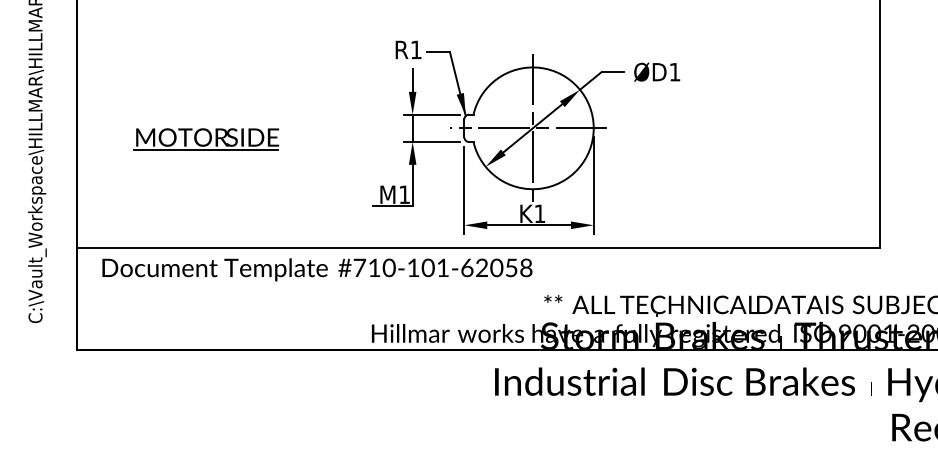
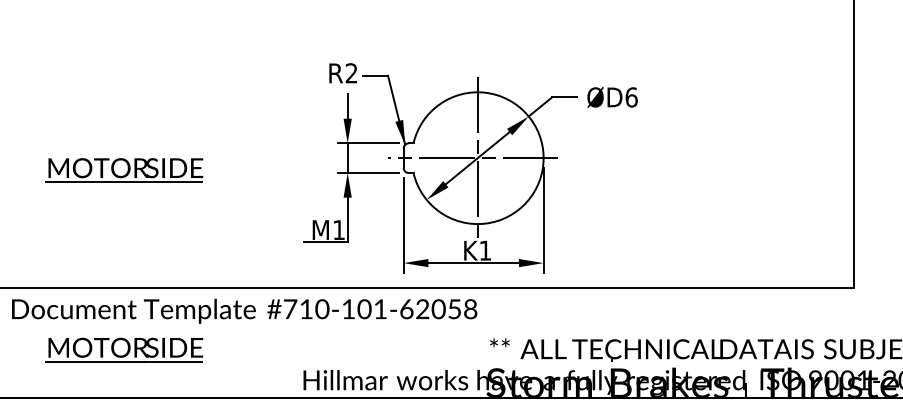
text: (415, 49) -> (350, 72), R1 -> R2
text: (674, 71) -> (631, 96), ØD1 -> ØD6
part: (206, 305) -> (124, 349), added

